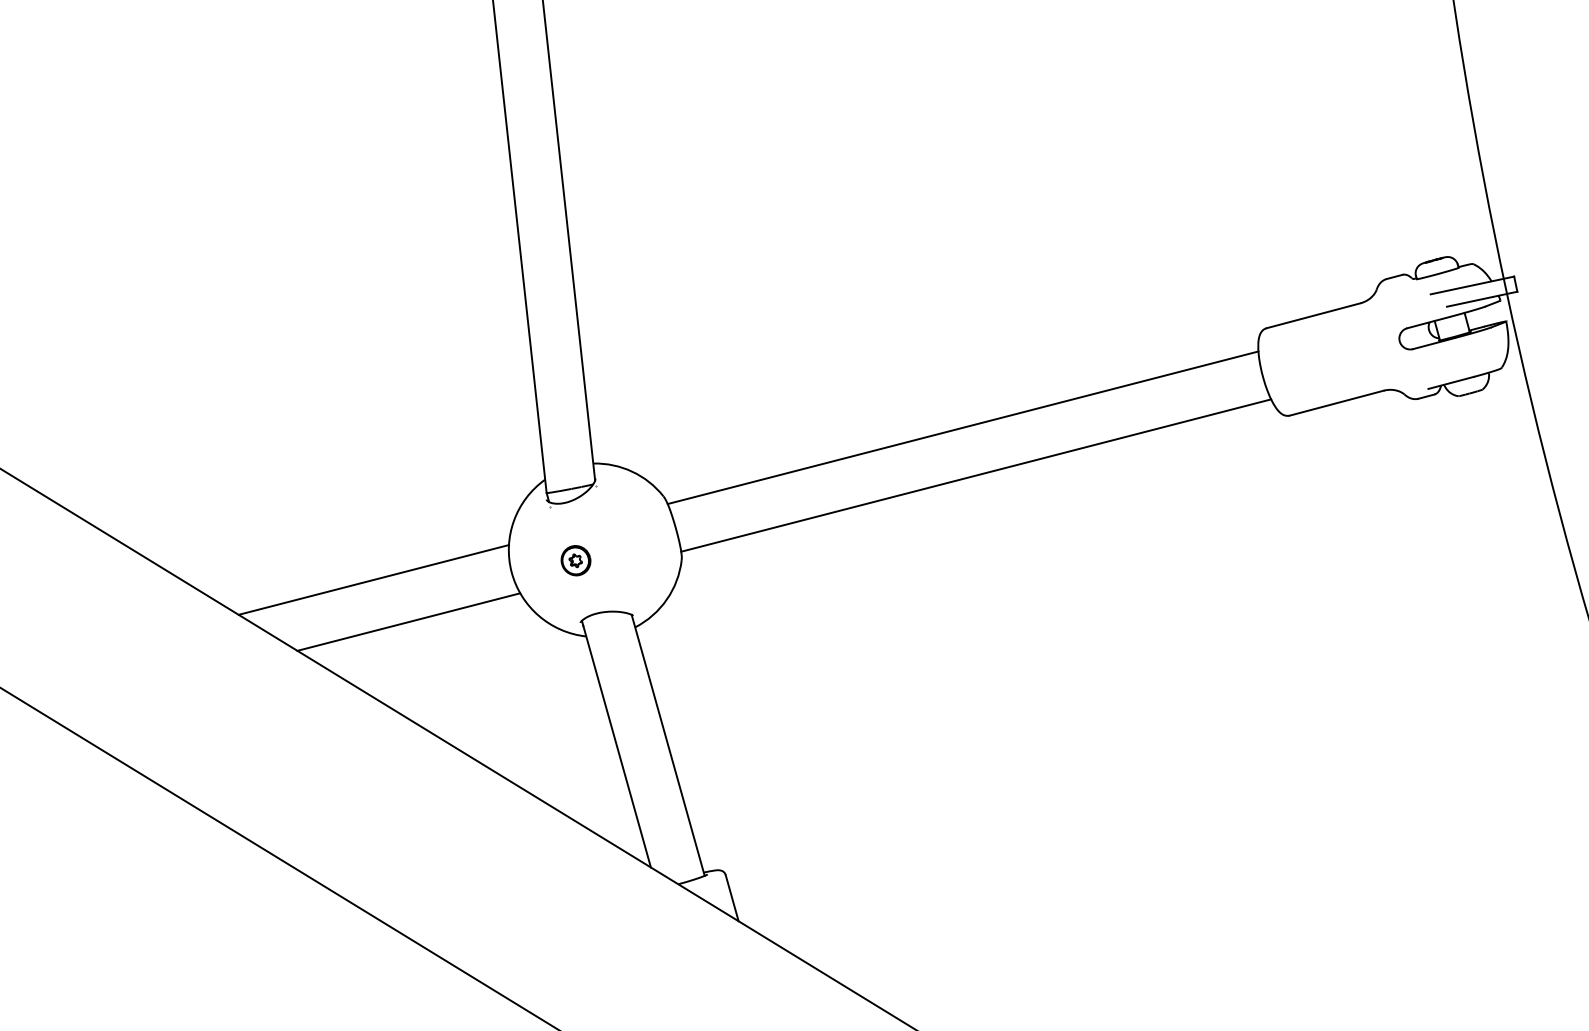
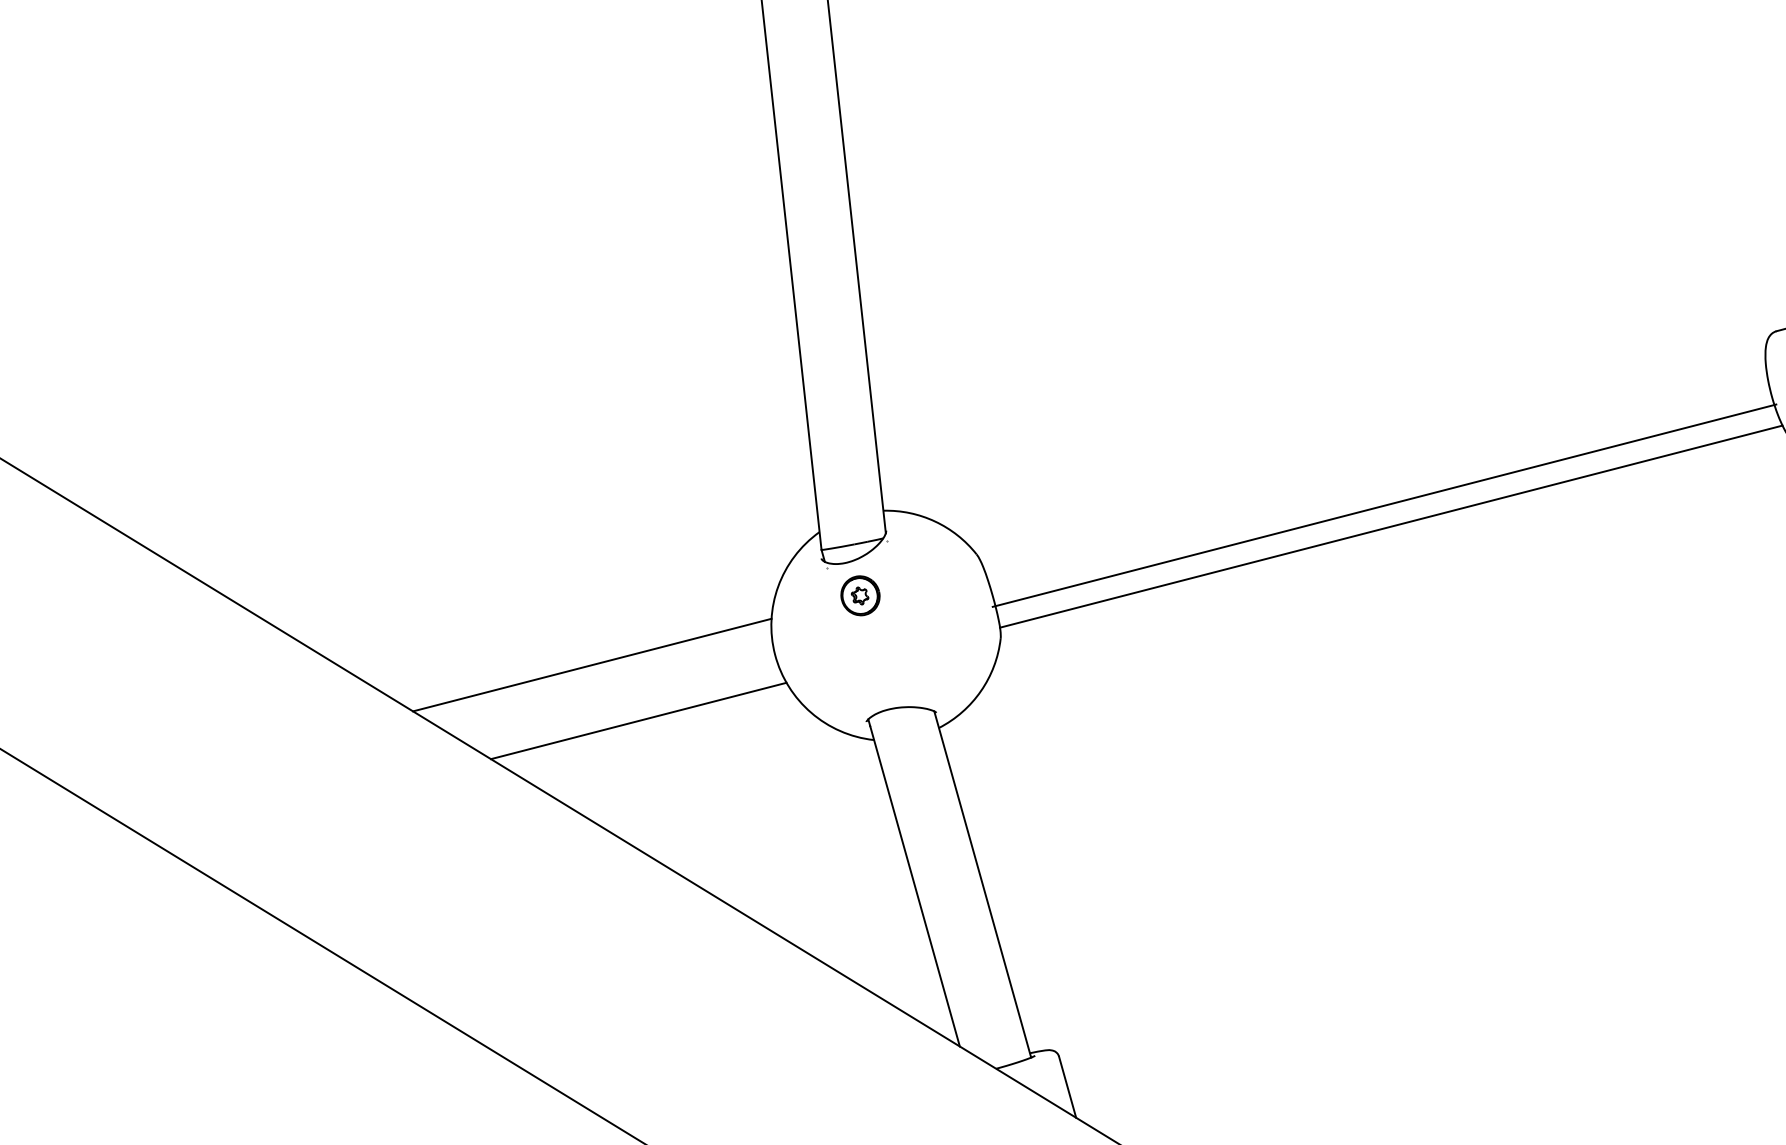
line: (962, 427) -> (1383, 505), moved
part: (575, 560) -> (859, 595), moved

